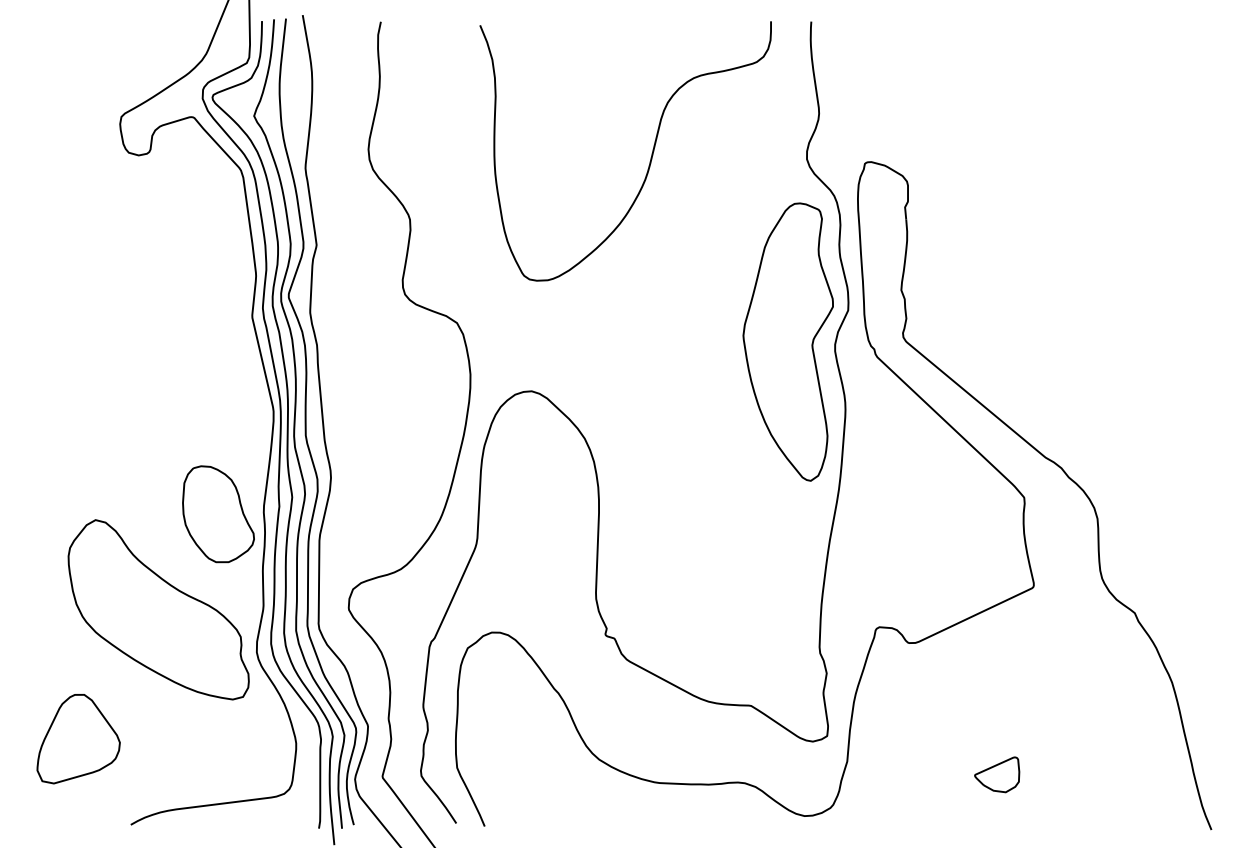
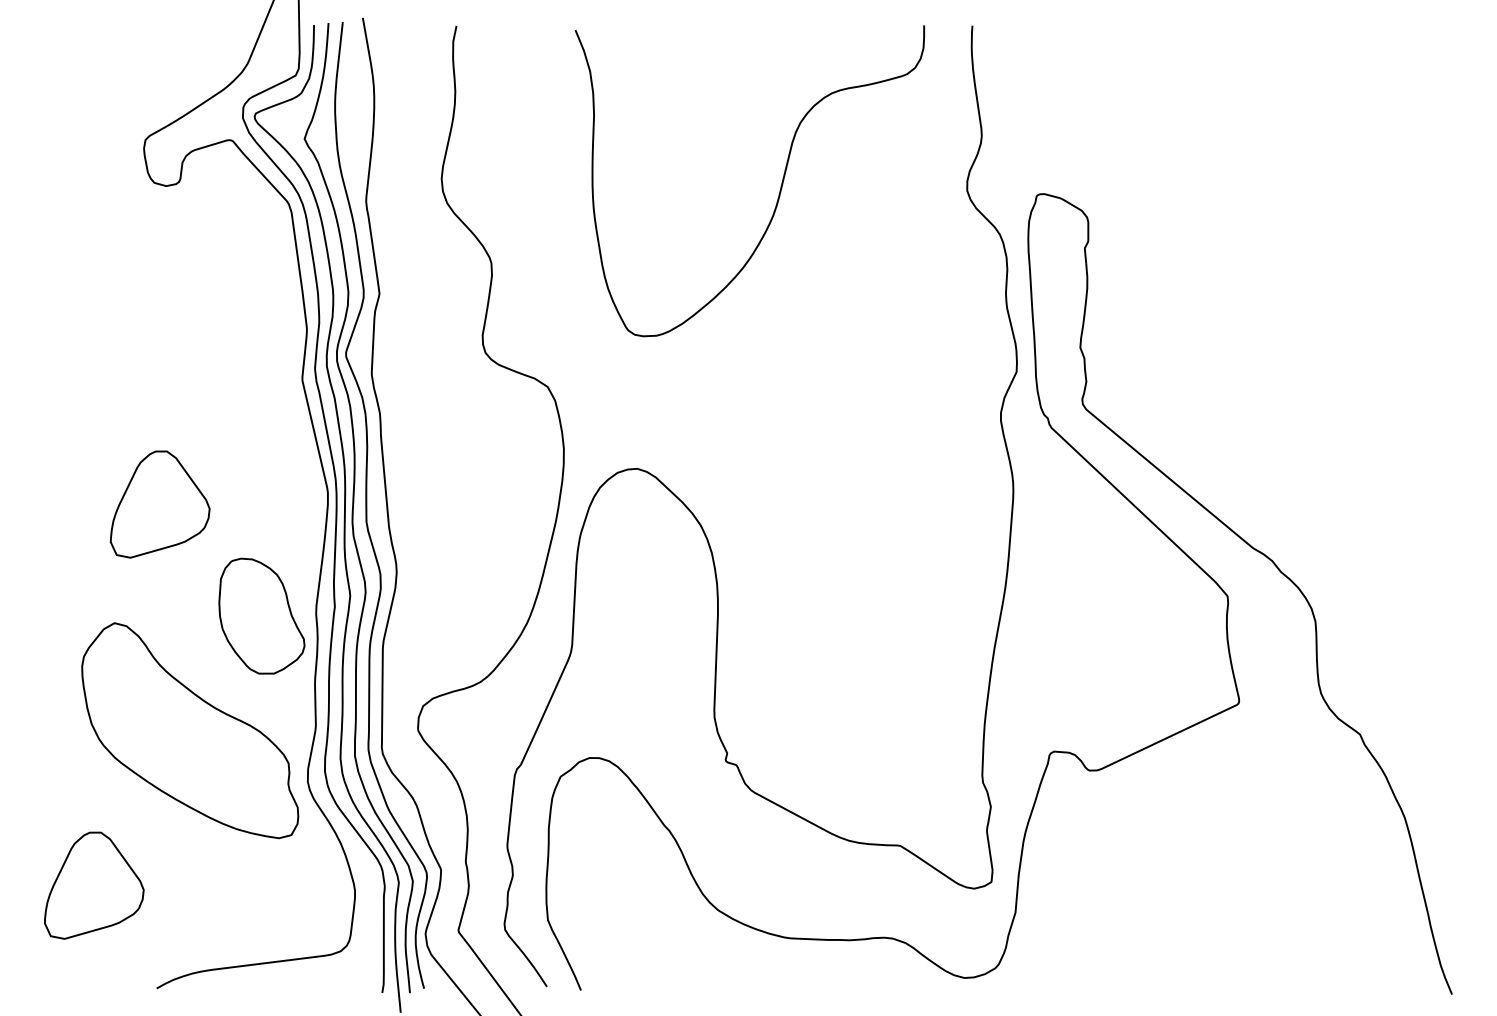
part: (787, 341) -> (943, 409), removed
part: (133, 421) -> (159, 505), added
part: (997, 774) -> (1195, 928), removed

